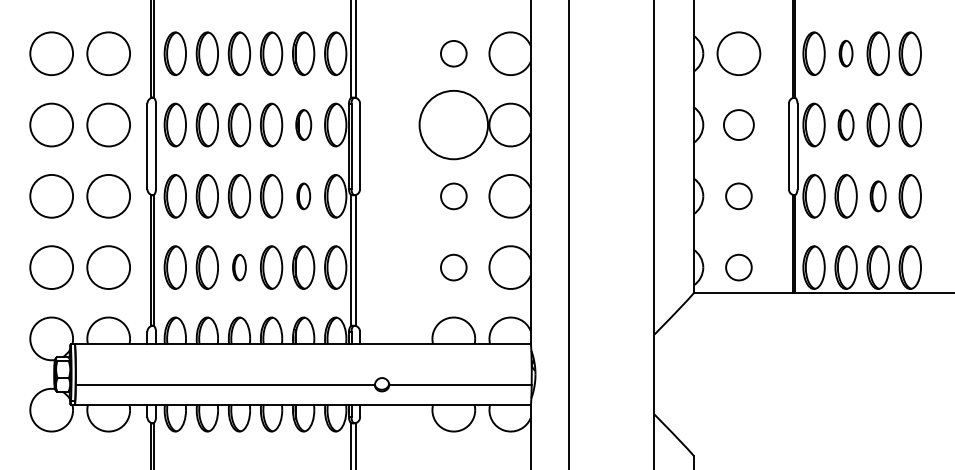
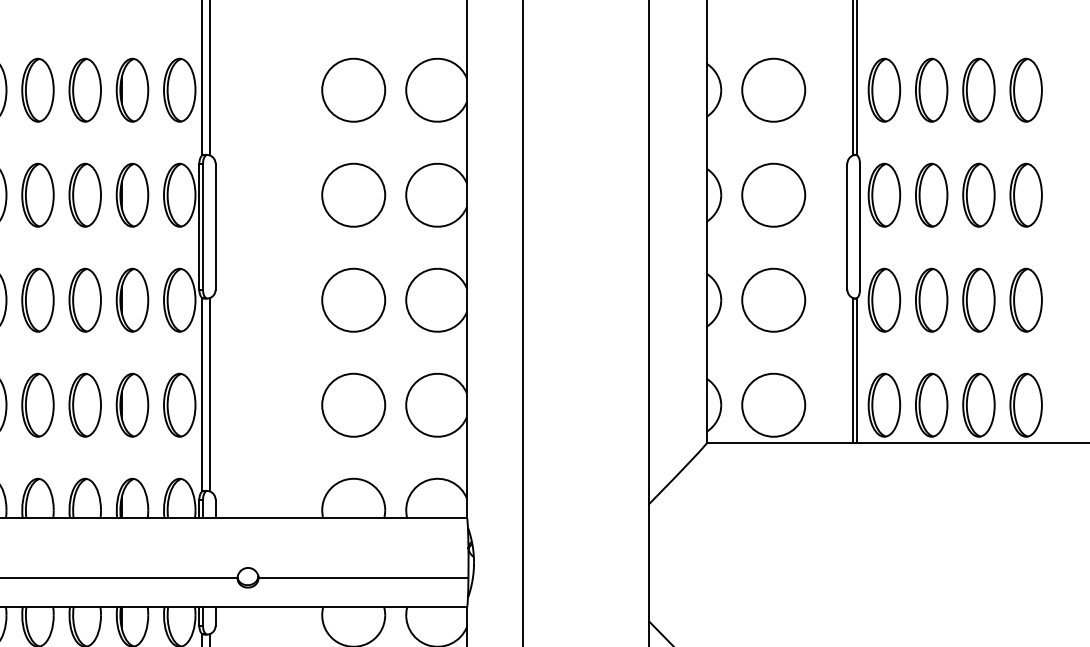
circle: (453, 53) -> (353, 89), size x1.67
part: (845, 53) -> (930, 89), size x1.67
part: (303, 124) -> (132, 194), size x1.43
circle: (453, 124) -> (353, 194), size x0.62
circle: (738, 124) -> (773, 194), size x1.43
part: (845, 124) -> (930, 194), size x1.43
circle: (738, 195) -> (773, 299), size x1.67
part: (303, 196) -> (132, 300), size x1.67
circle: (453, 196) -> (353, 300), size x1.67
part: (877, 196) -> (977, 300), size x1.43
part: (239, 267) -> (38, 405), size x1.67
circle: (453, 267) -> (353, 405), size x1.67
circle: (738, 267) -> (773, 405), size x1.67

